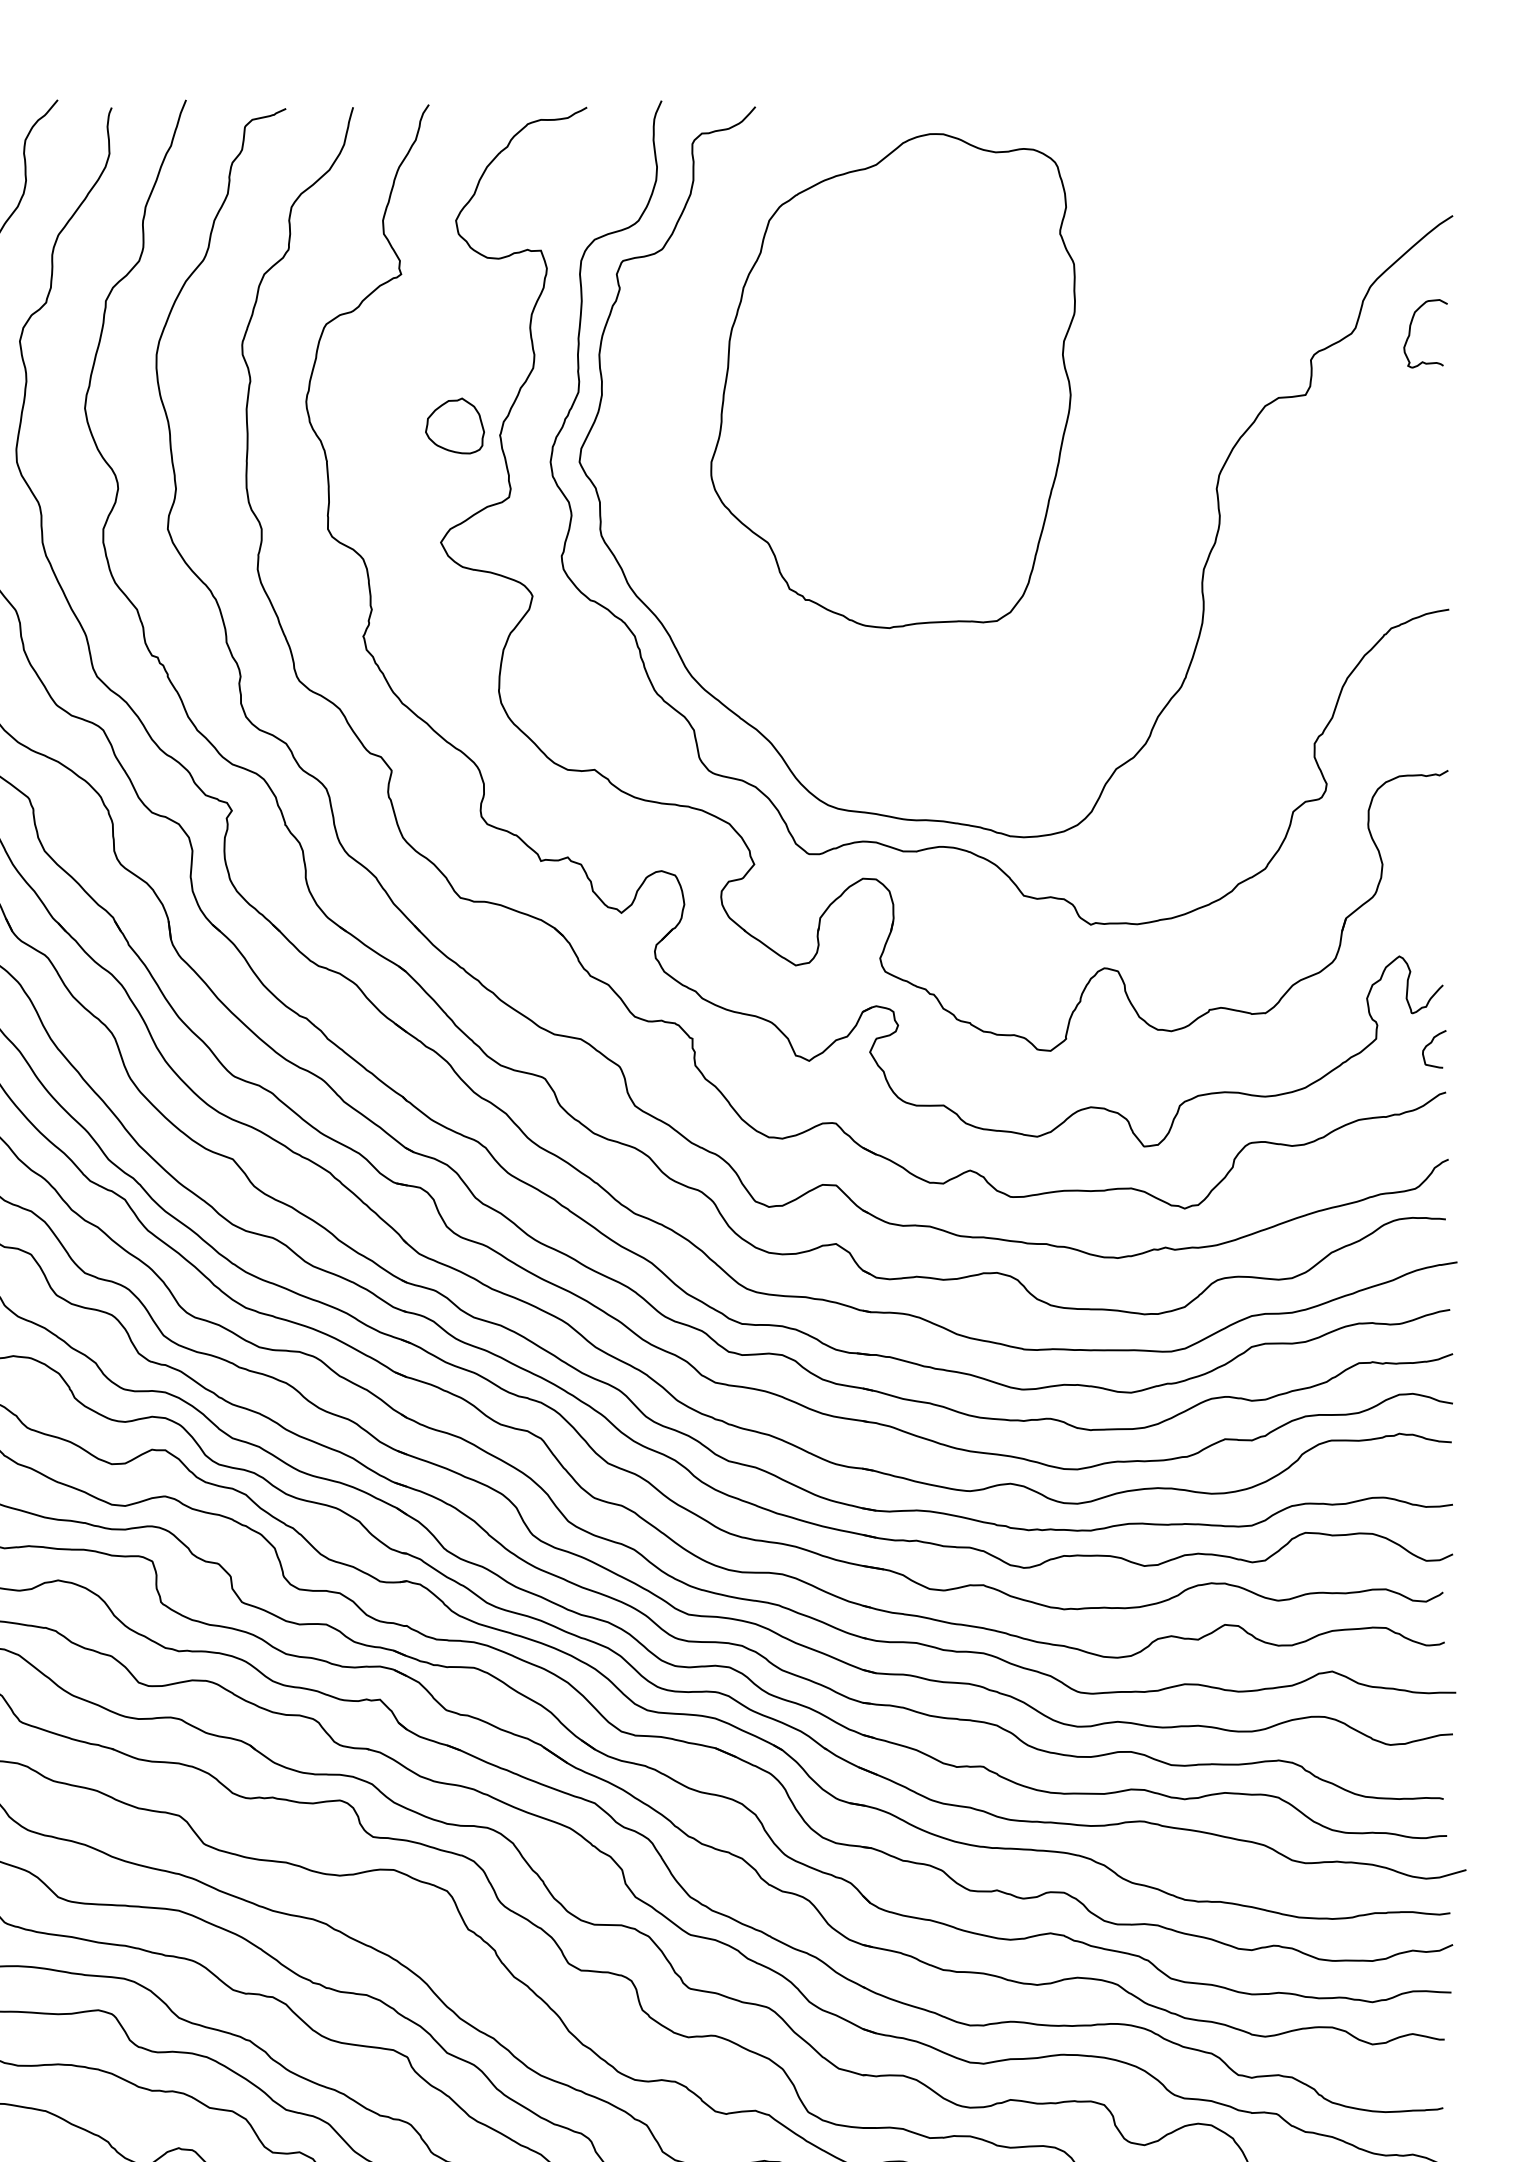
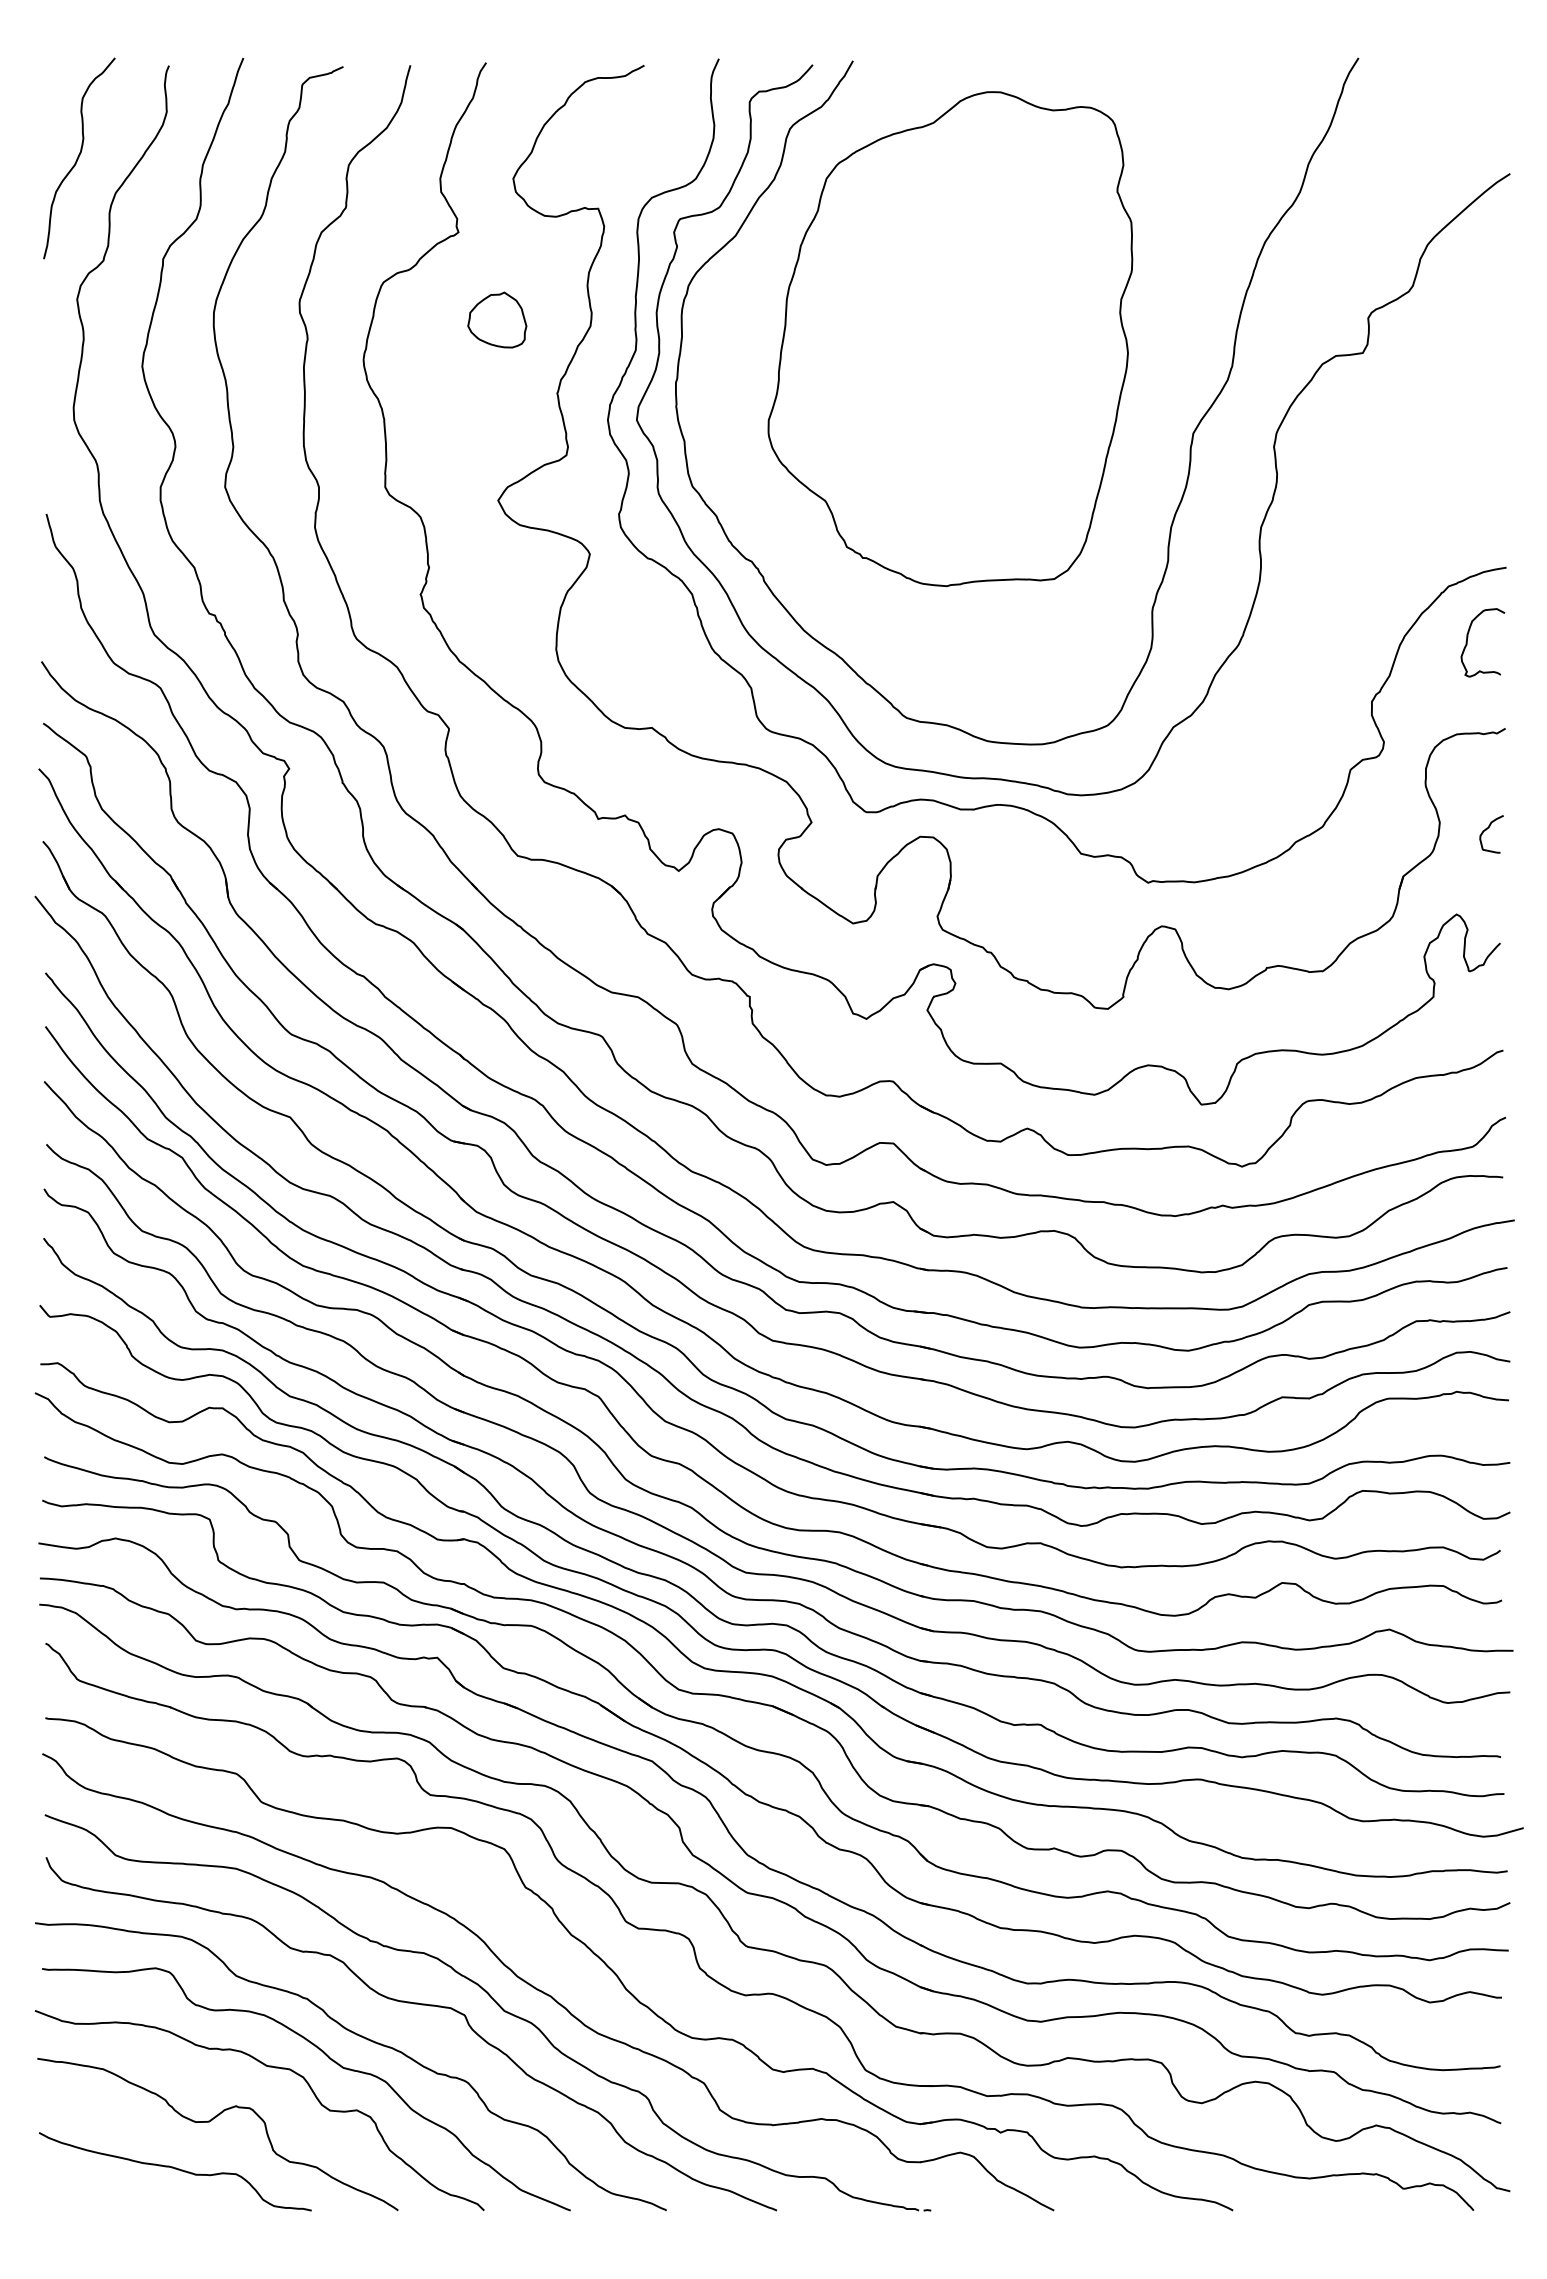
curve: (1411, 329) -> (1468, 638), moved
part: (455, 425) -> (497, 319), moved
curve: (1134, 479) -> (1191, 437), added
curve: (1432, 1043) -> (1489, 828), moved

